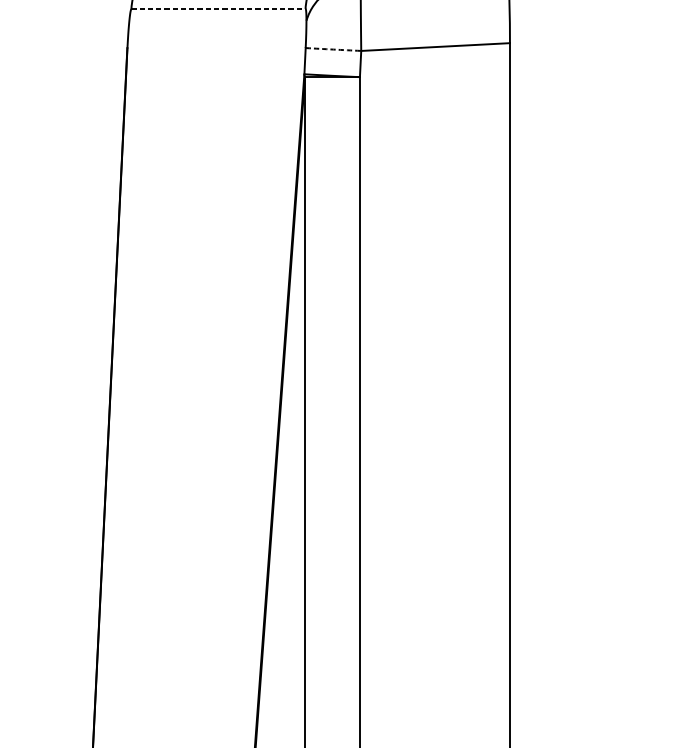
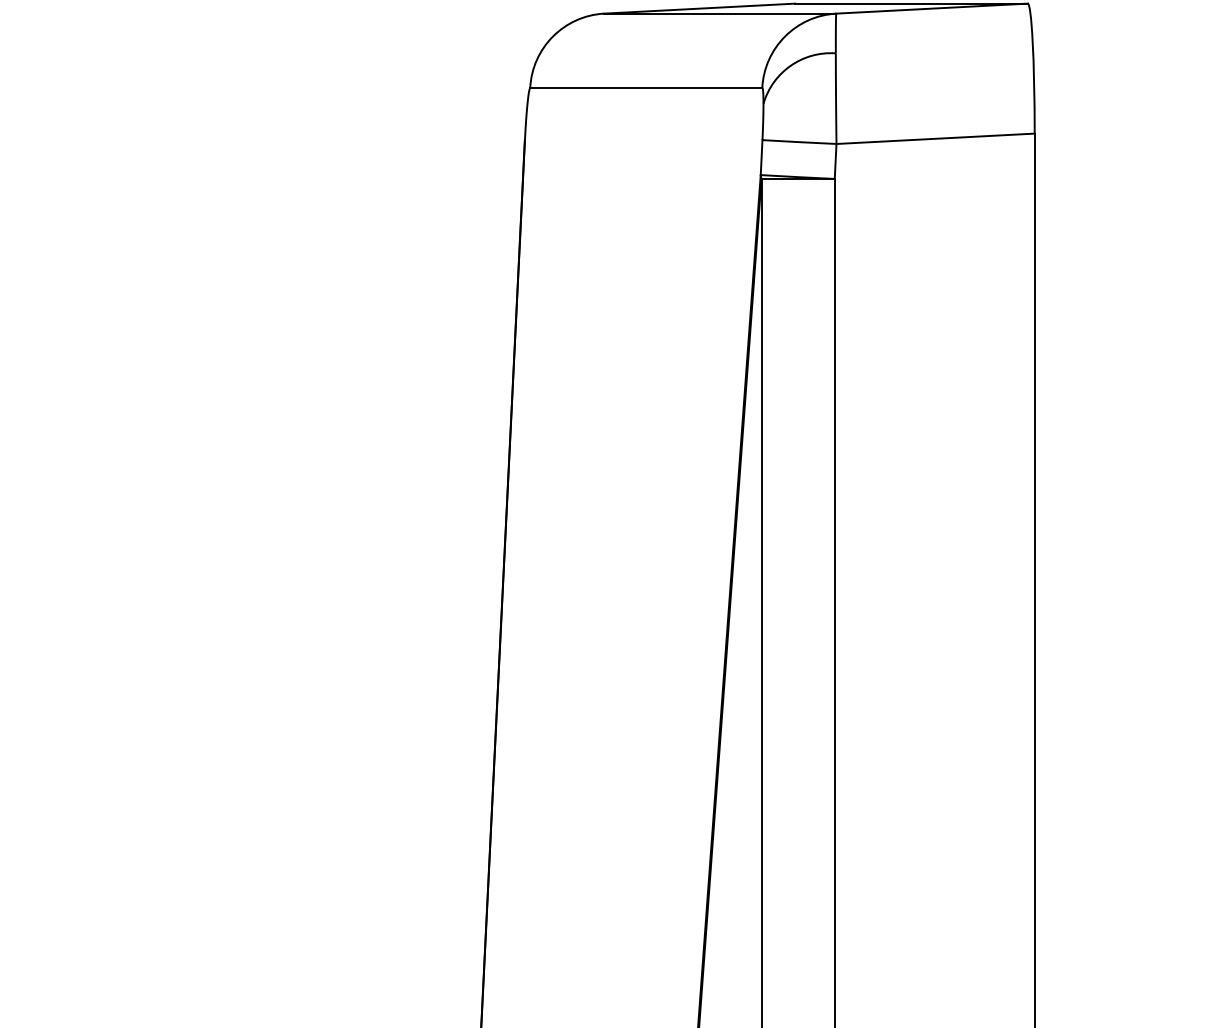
line: (218, 8) -> (646, 87), dashed -> solid
arc: (333, 49) -> (799, 142), dashed -> solid

